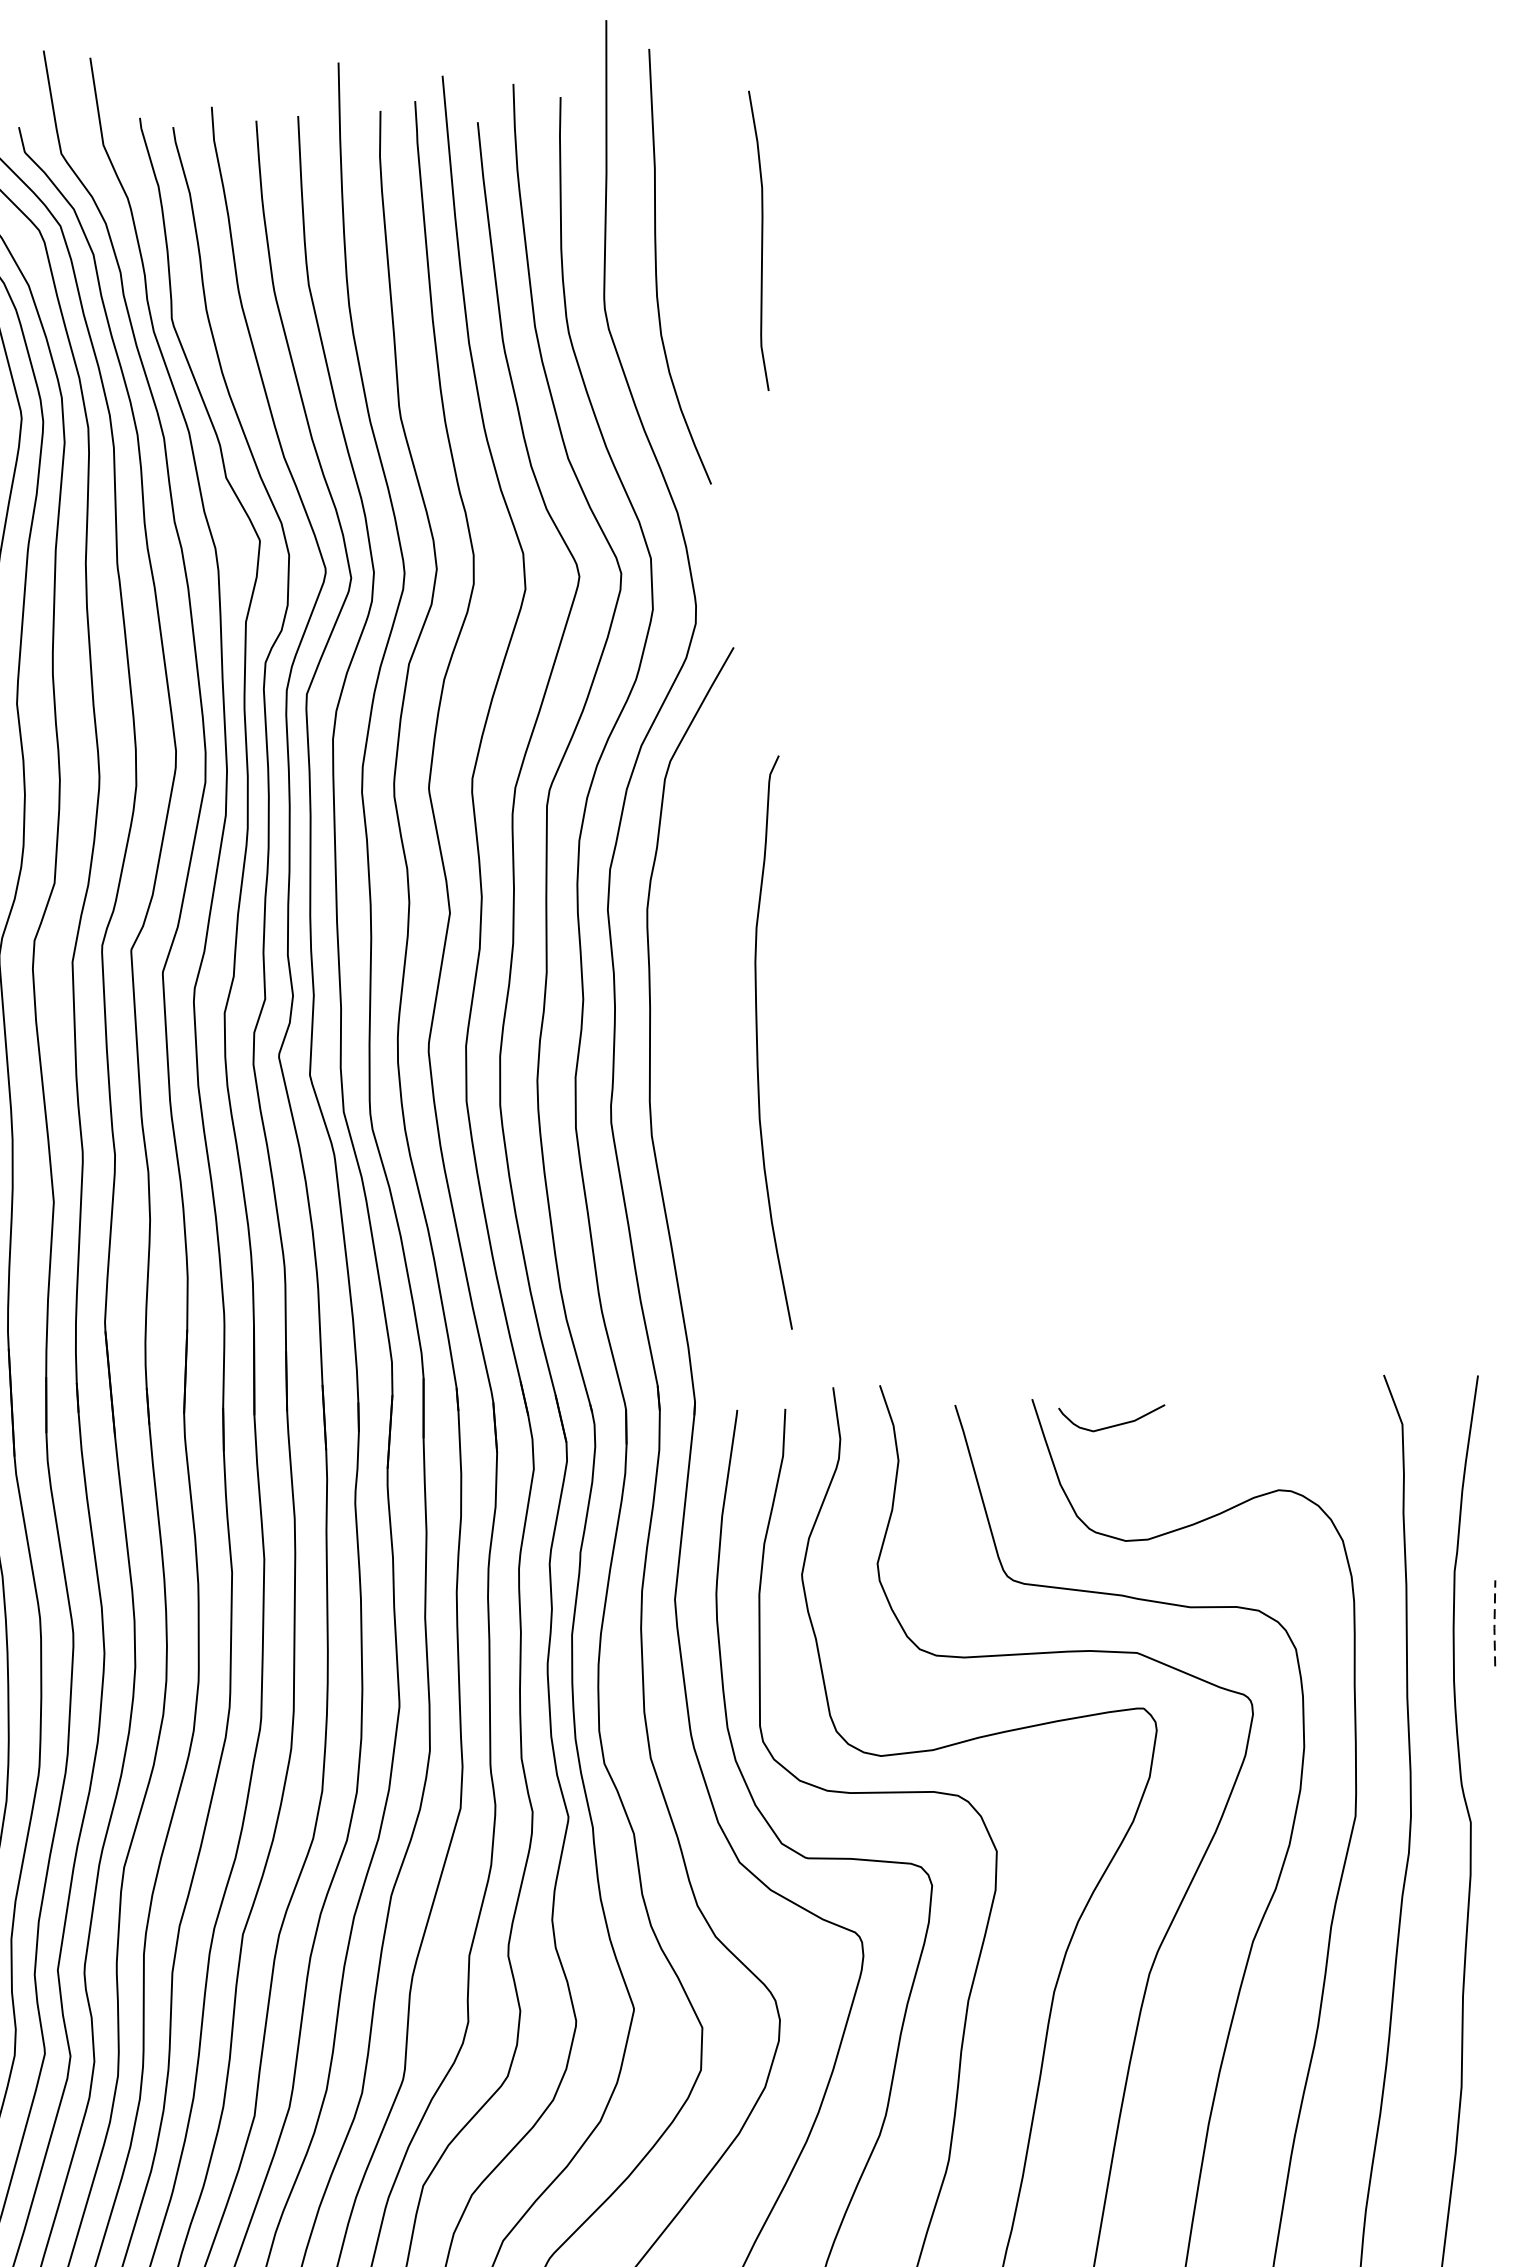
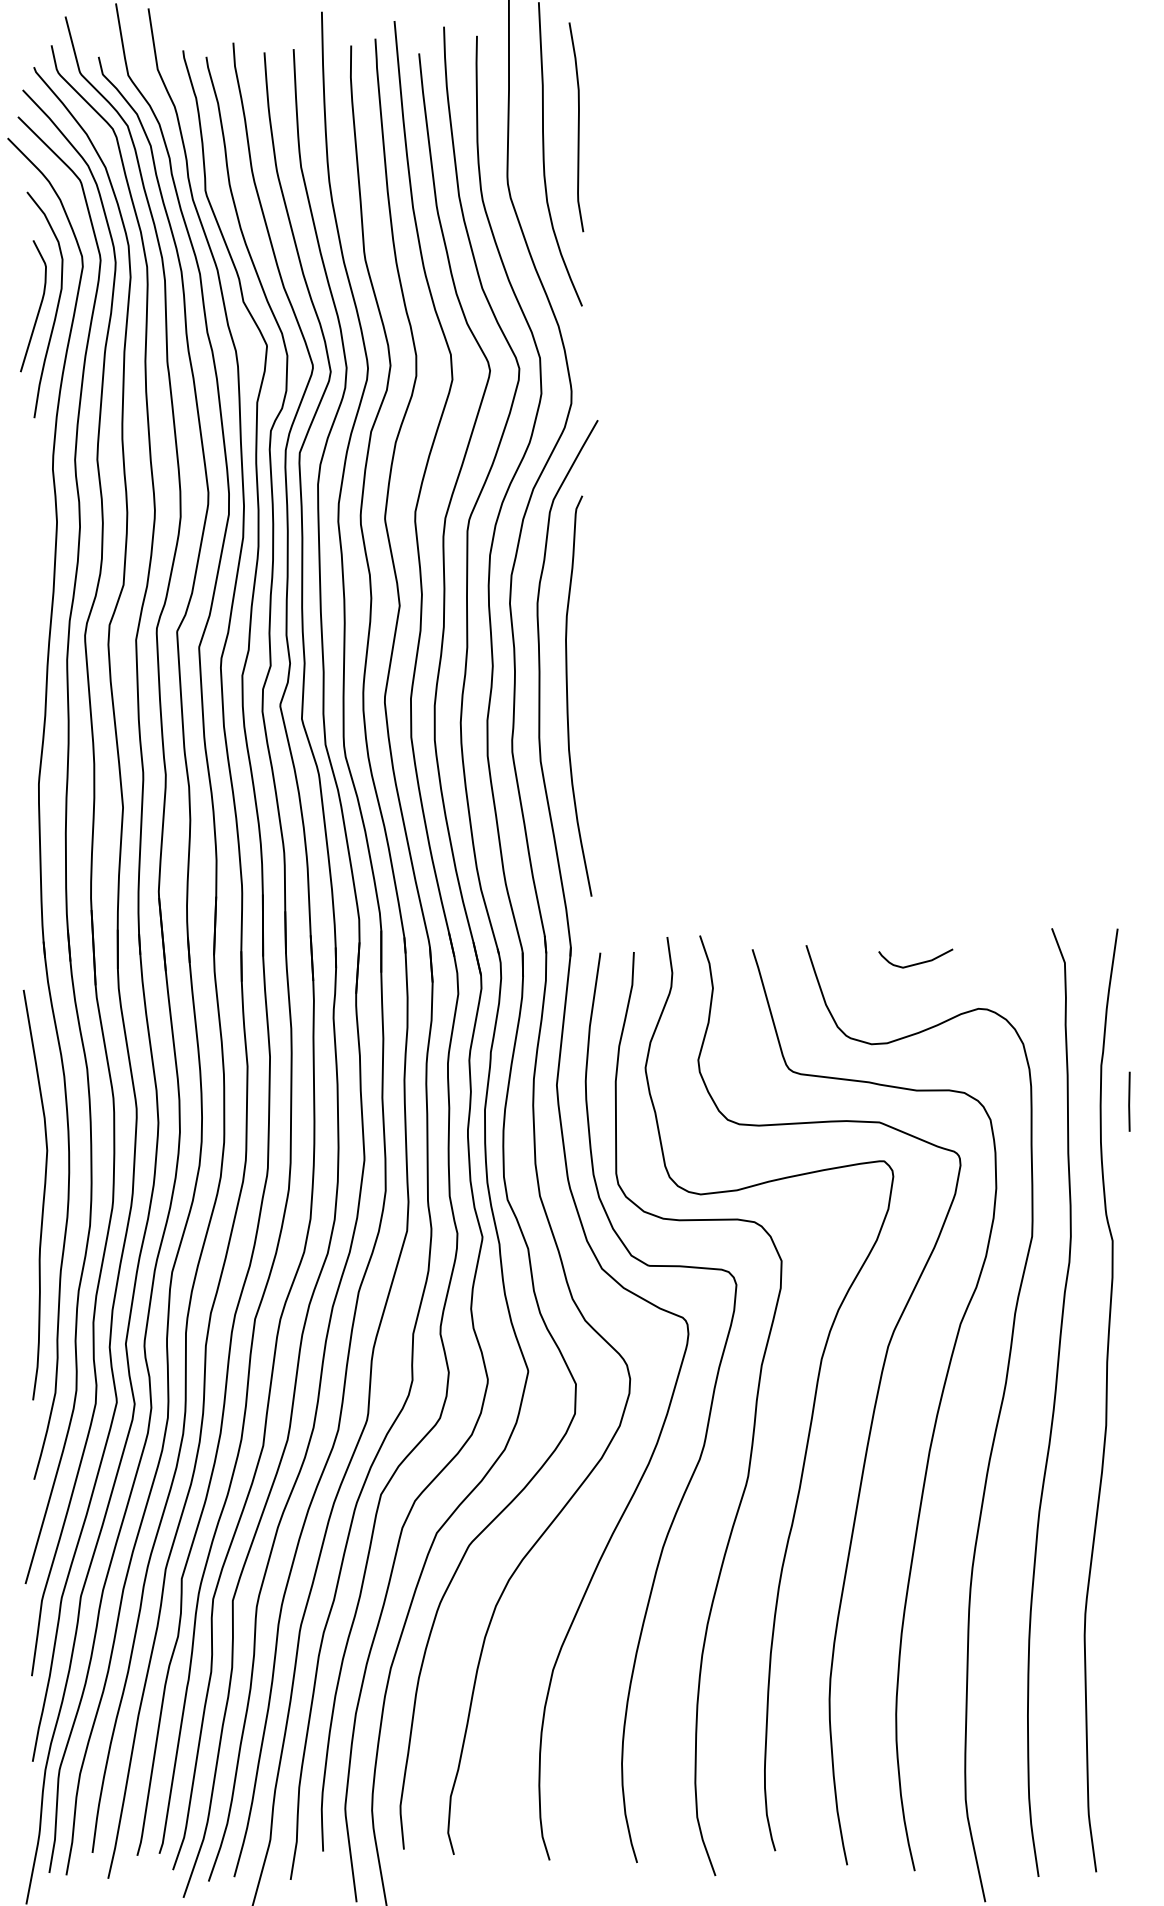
curve: (760, 241) -> (577, 127), moved
curve: (758, 1043) -> (568, 696), moved
curve: (1115, 1423) -> (918, 962), moved
line: (1494, 1624) -> (1129, 1102), dashed -> solid

